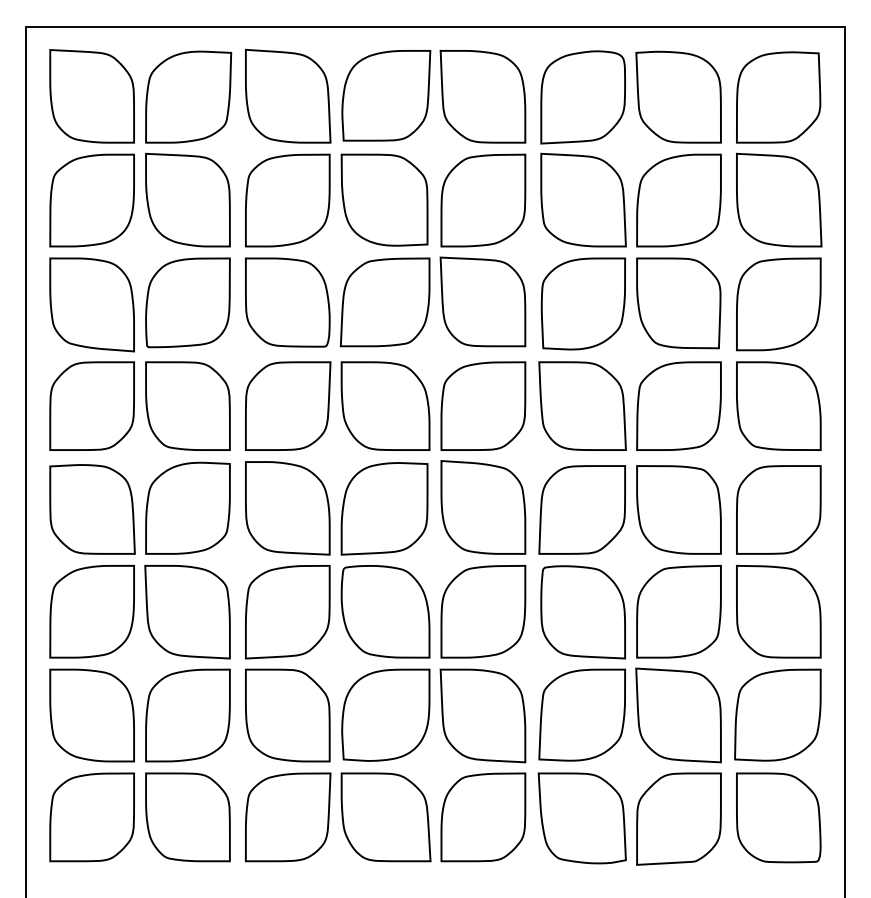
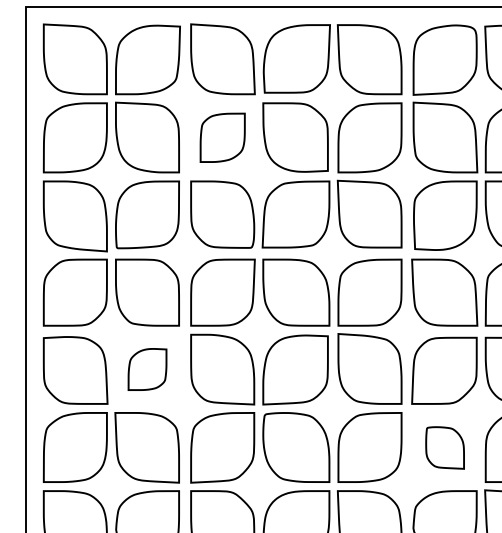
part: (287, 200) -> (222, 137), size x0.7
part: (187, 507) -> (147, 368), size x0.6
part: (582, 612) -> (444, 448), size x0.6

